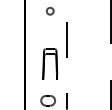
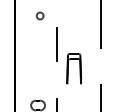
part: (49, 63) -> (73, 68), moved

